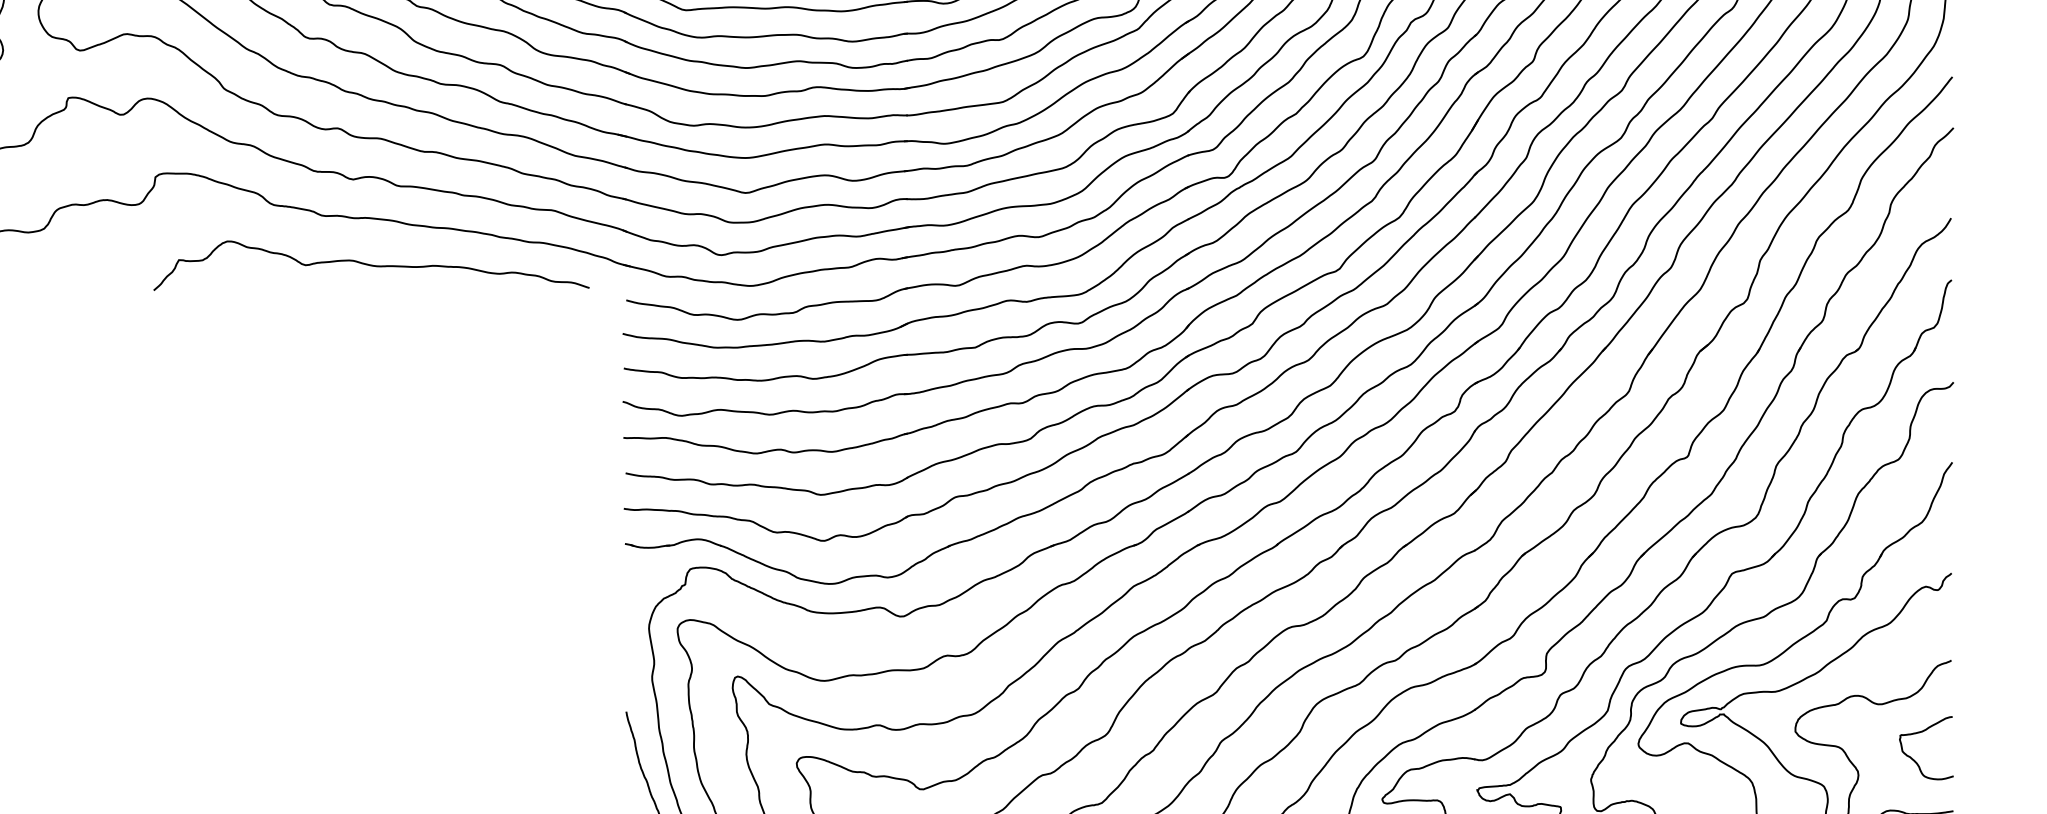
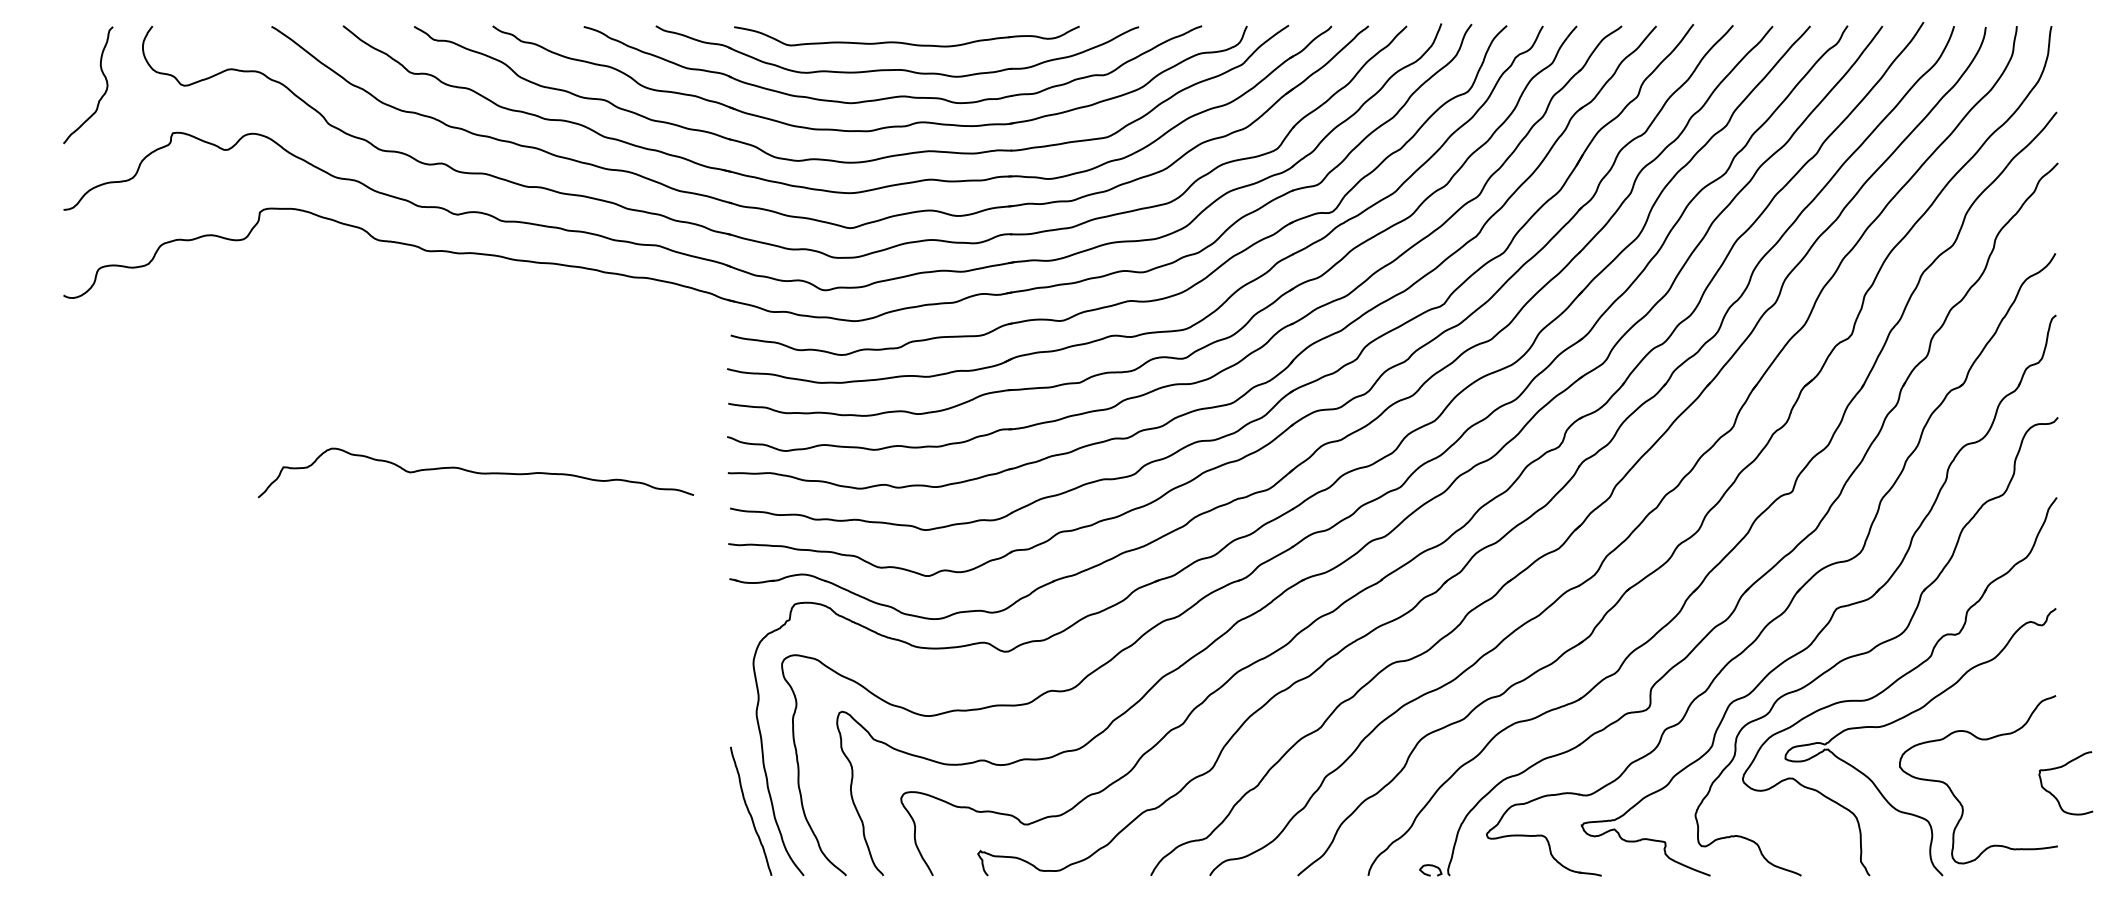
curve: (372, 265) -> (476, 472), moved
curve: (1920, 733) -> (2059, 768), moved

